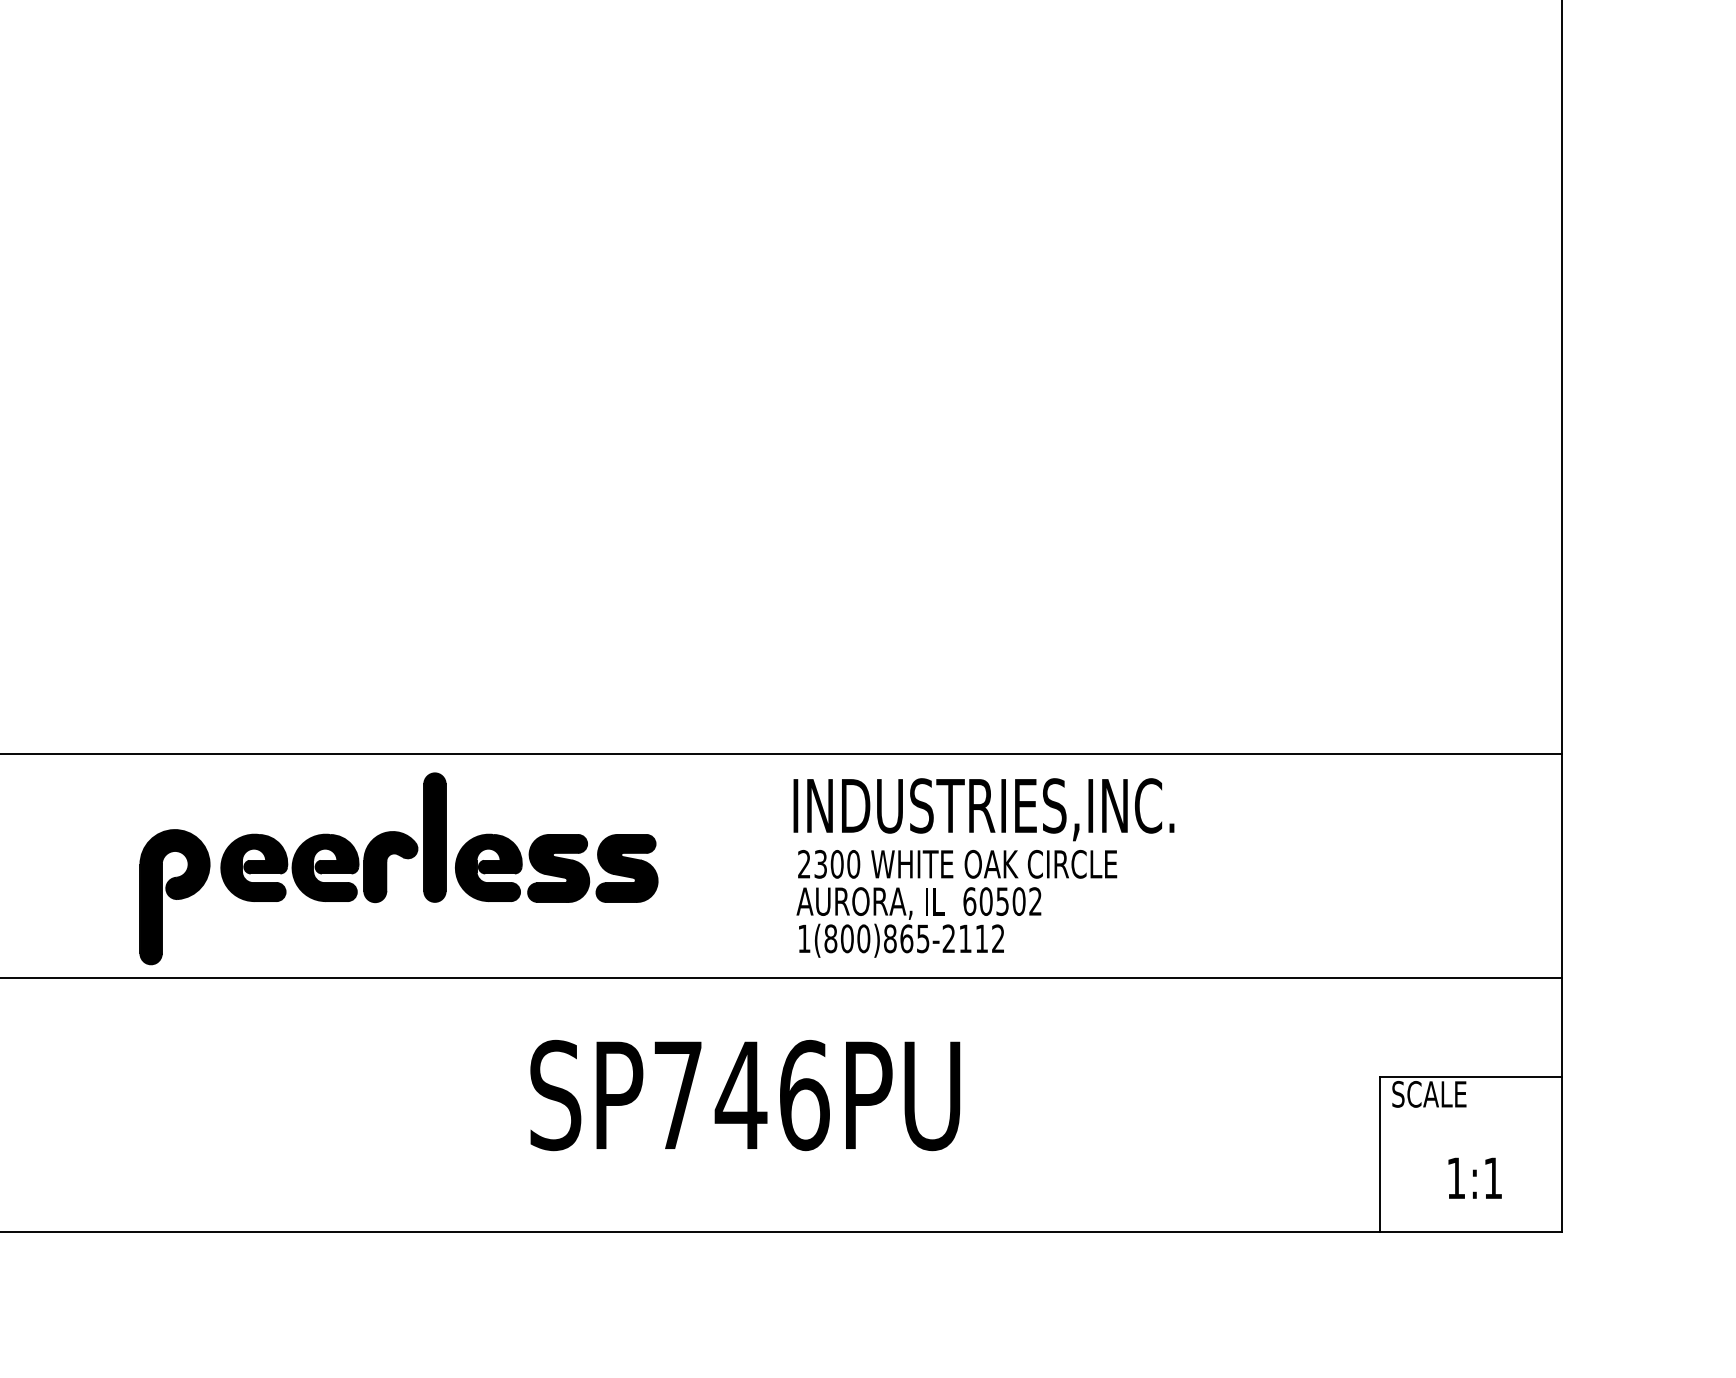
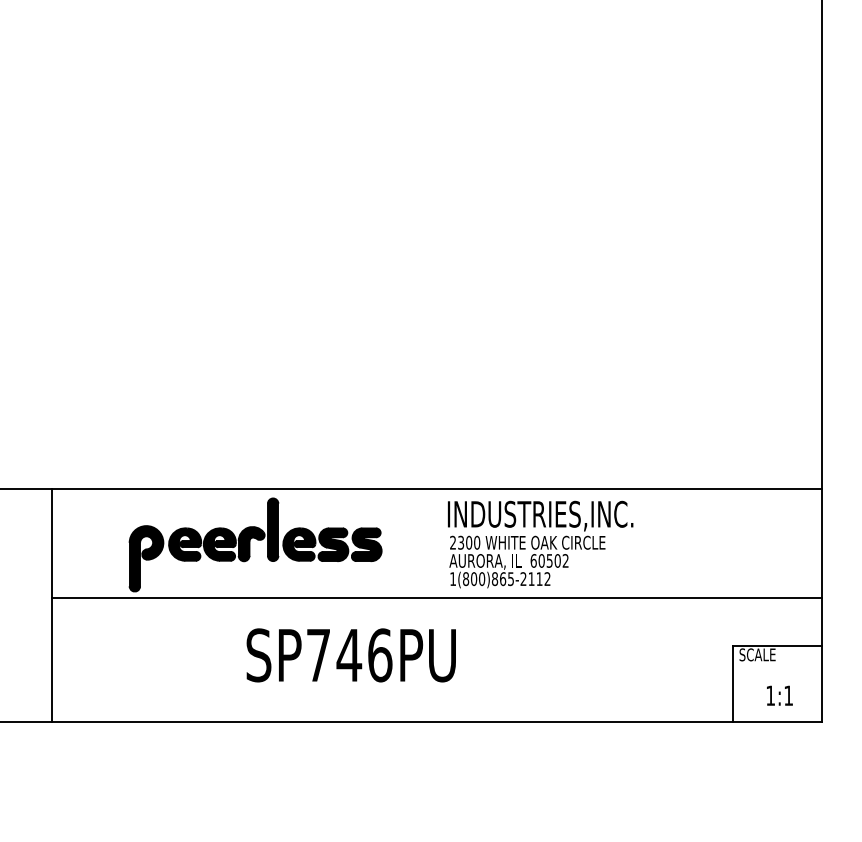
text: (743, 1095) -> (350, 655), moved

